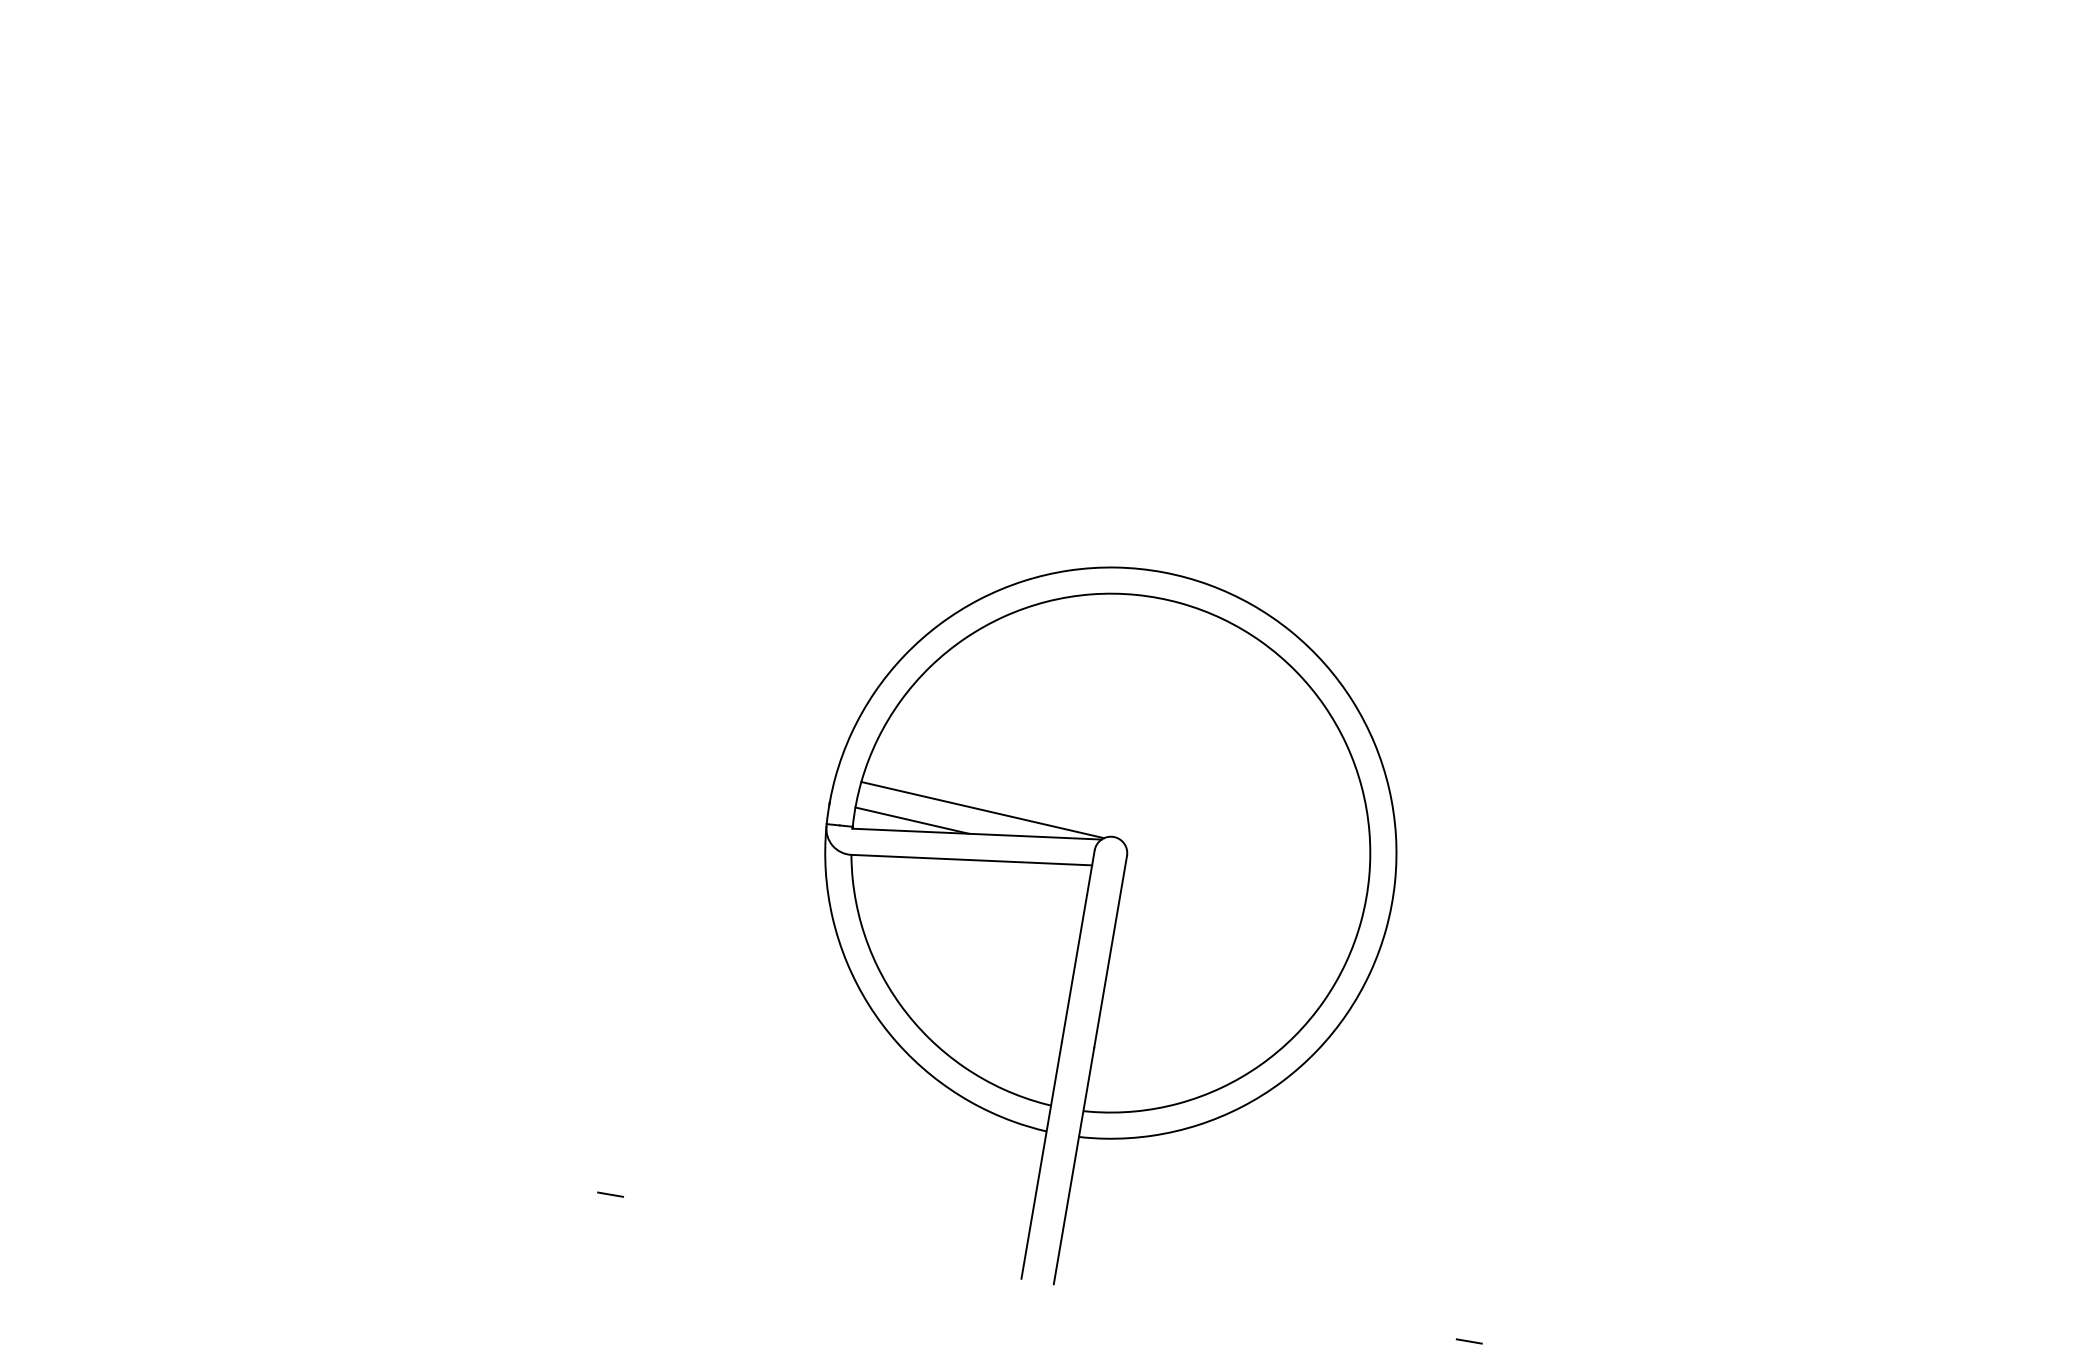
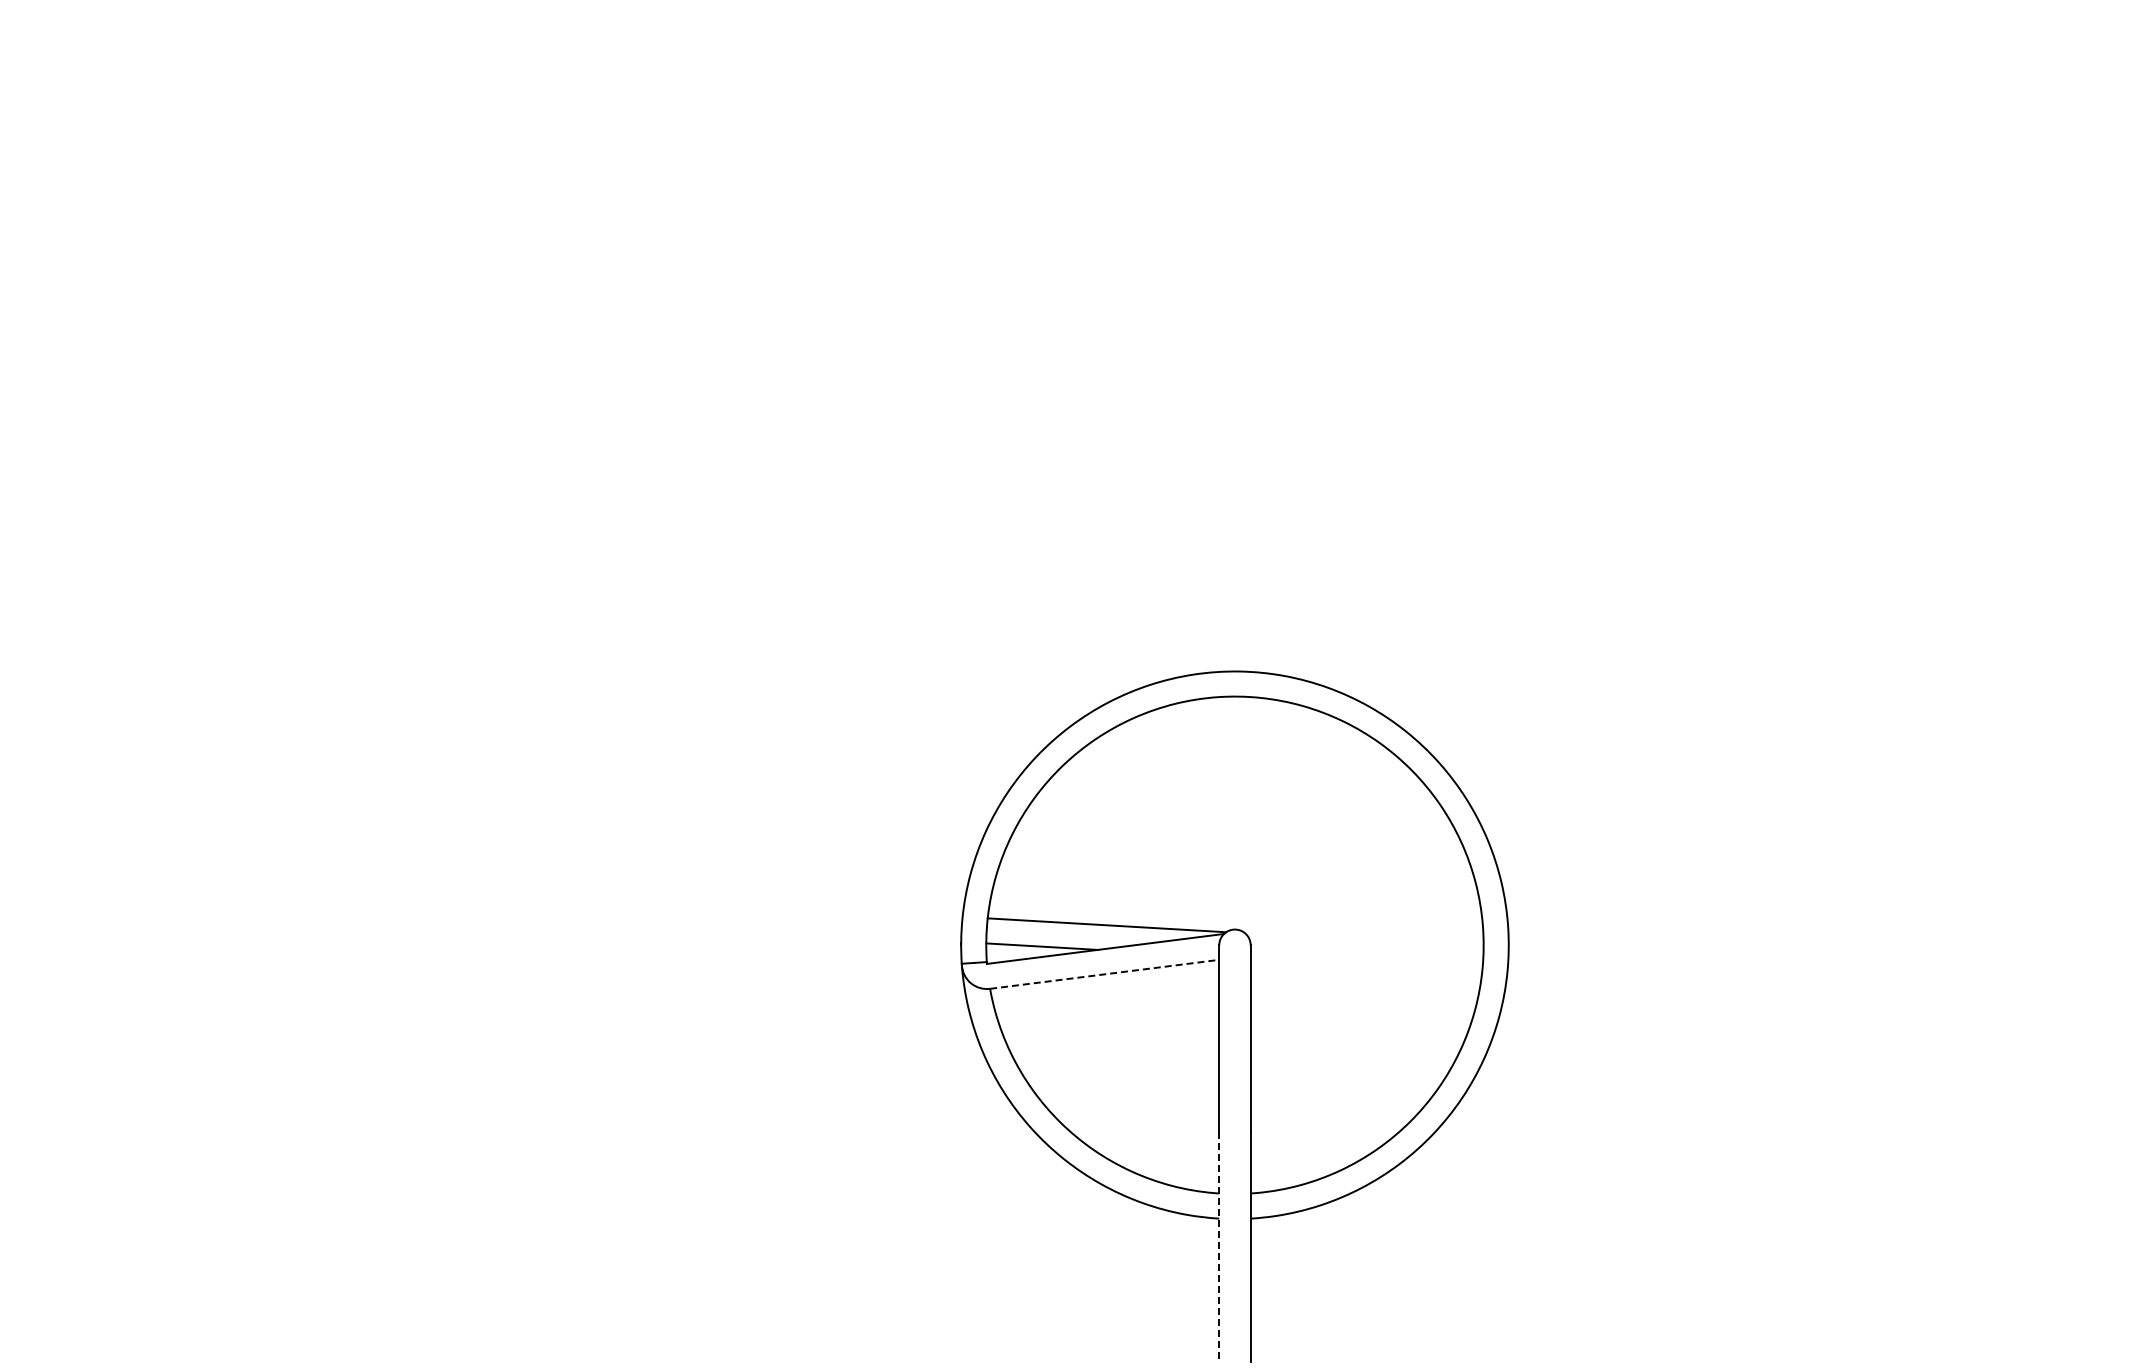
line: (972, 860) -> (1105, 974), solid -> dashed
line: (1042, 1160) -> (1219, 1246), solid -> dashed
line: (610, 1194) -> (817, 1348), removed
line: (1469, 1341) -> (1652, 1348), removed

